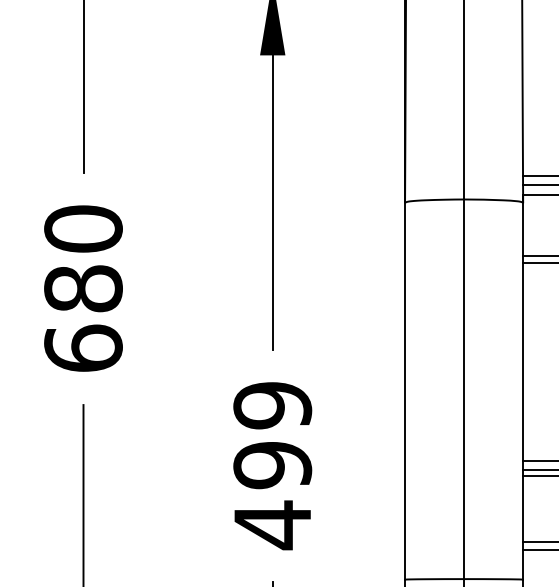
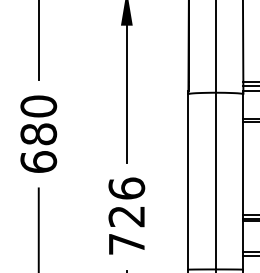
text: (271, 465) -> (126, 216), 499 -> 726

